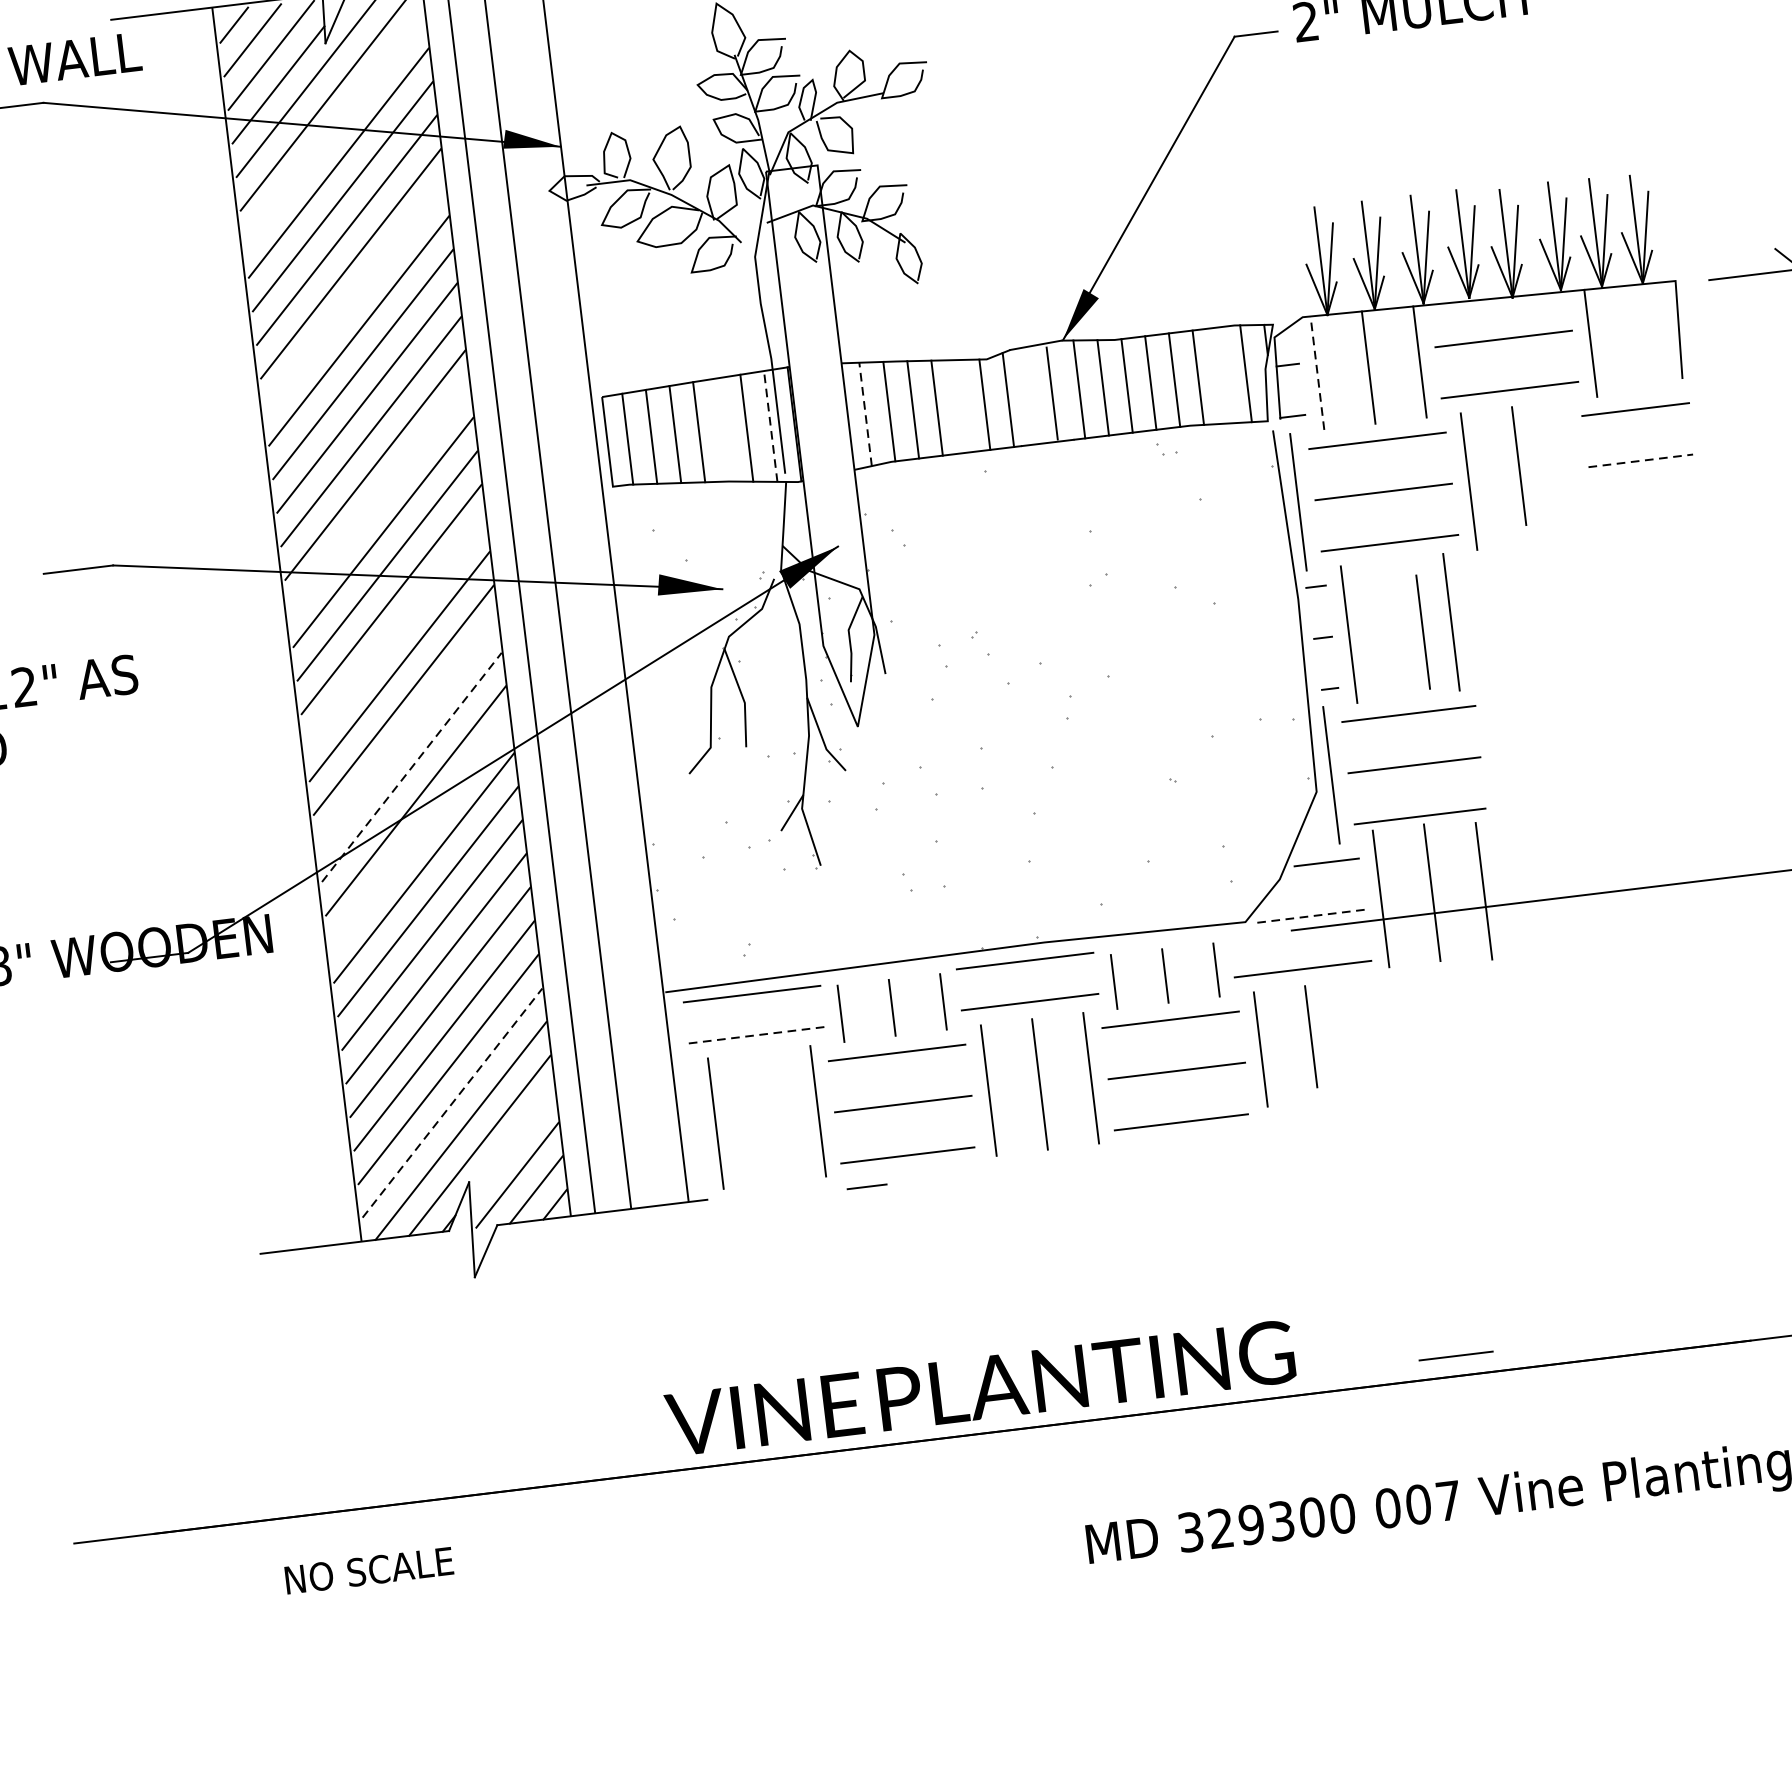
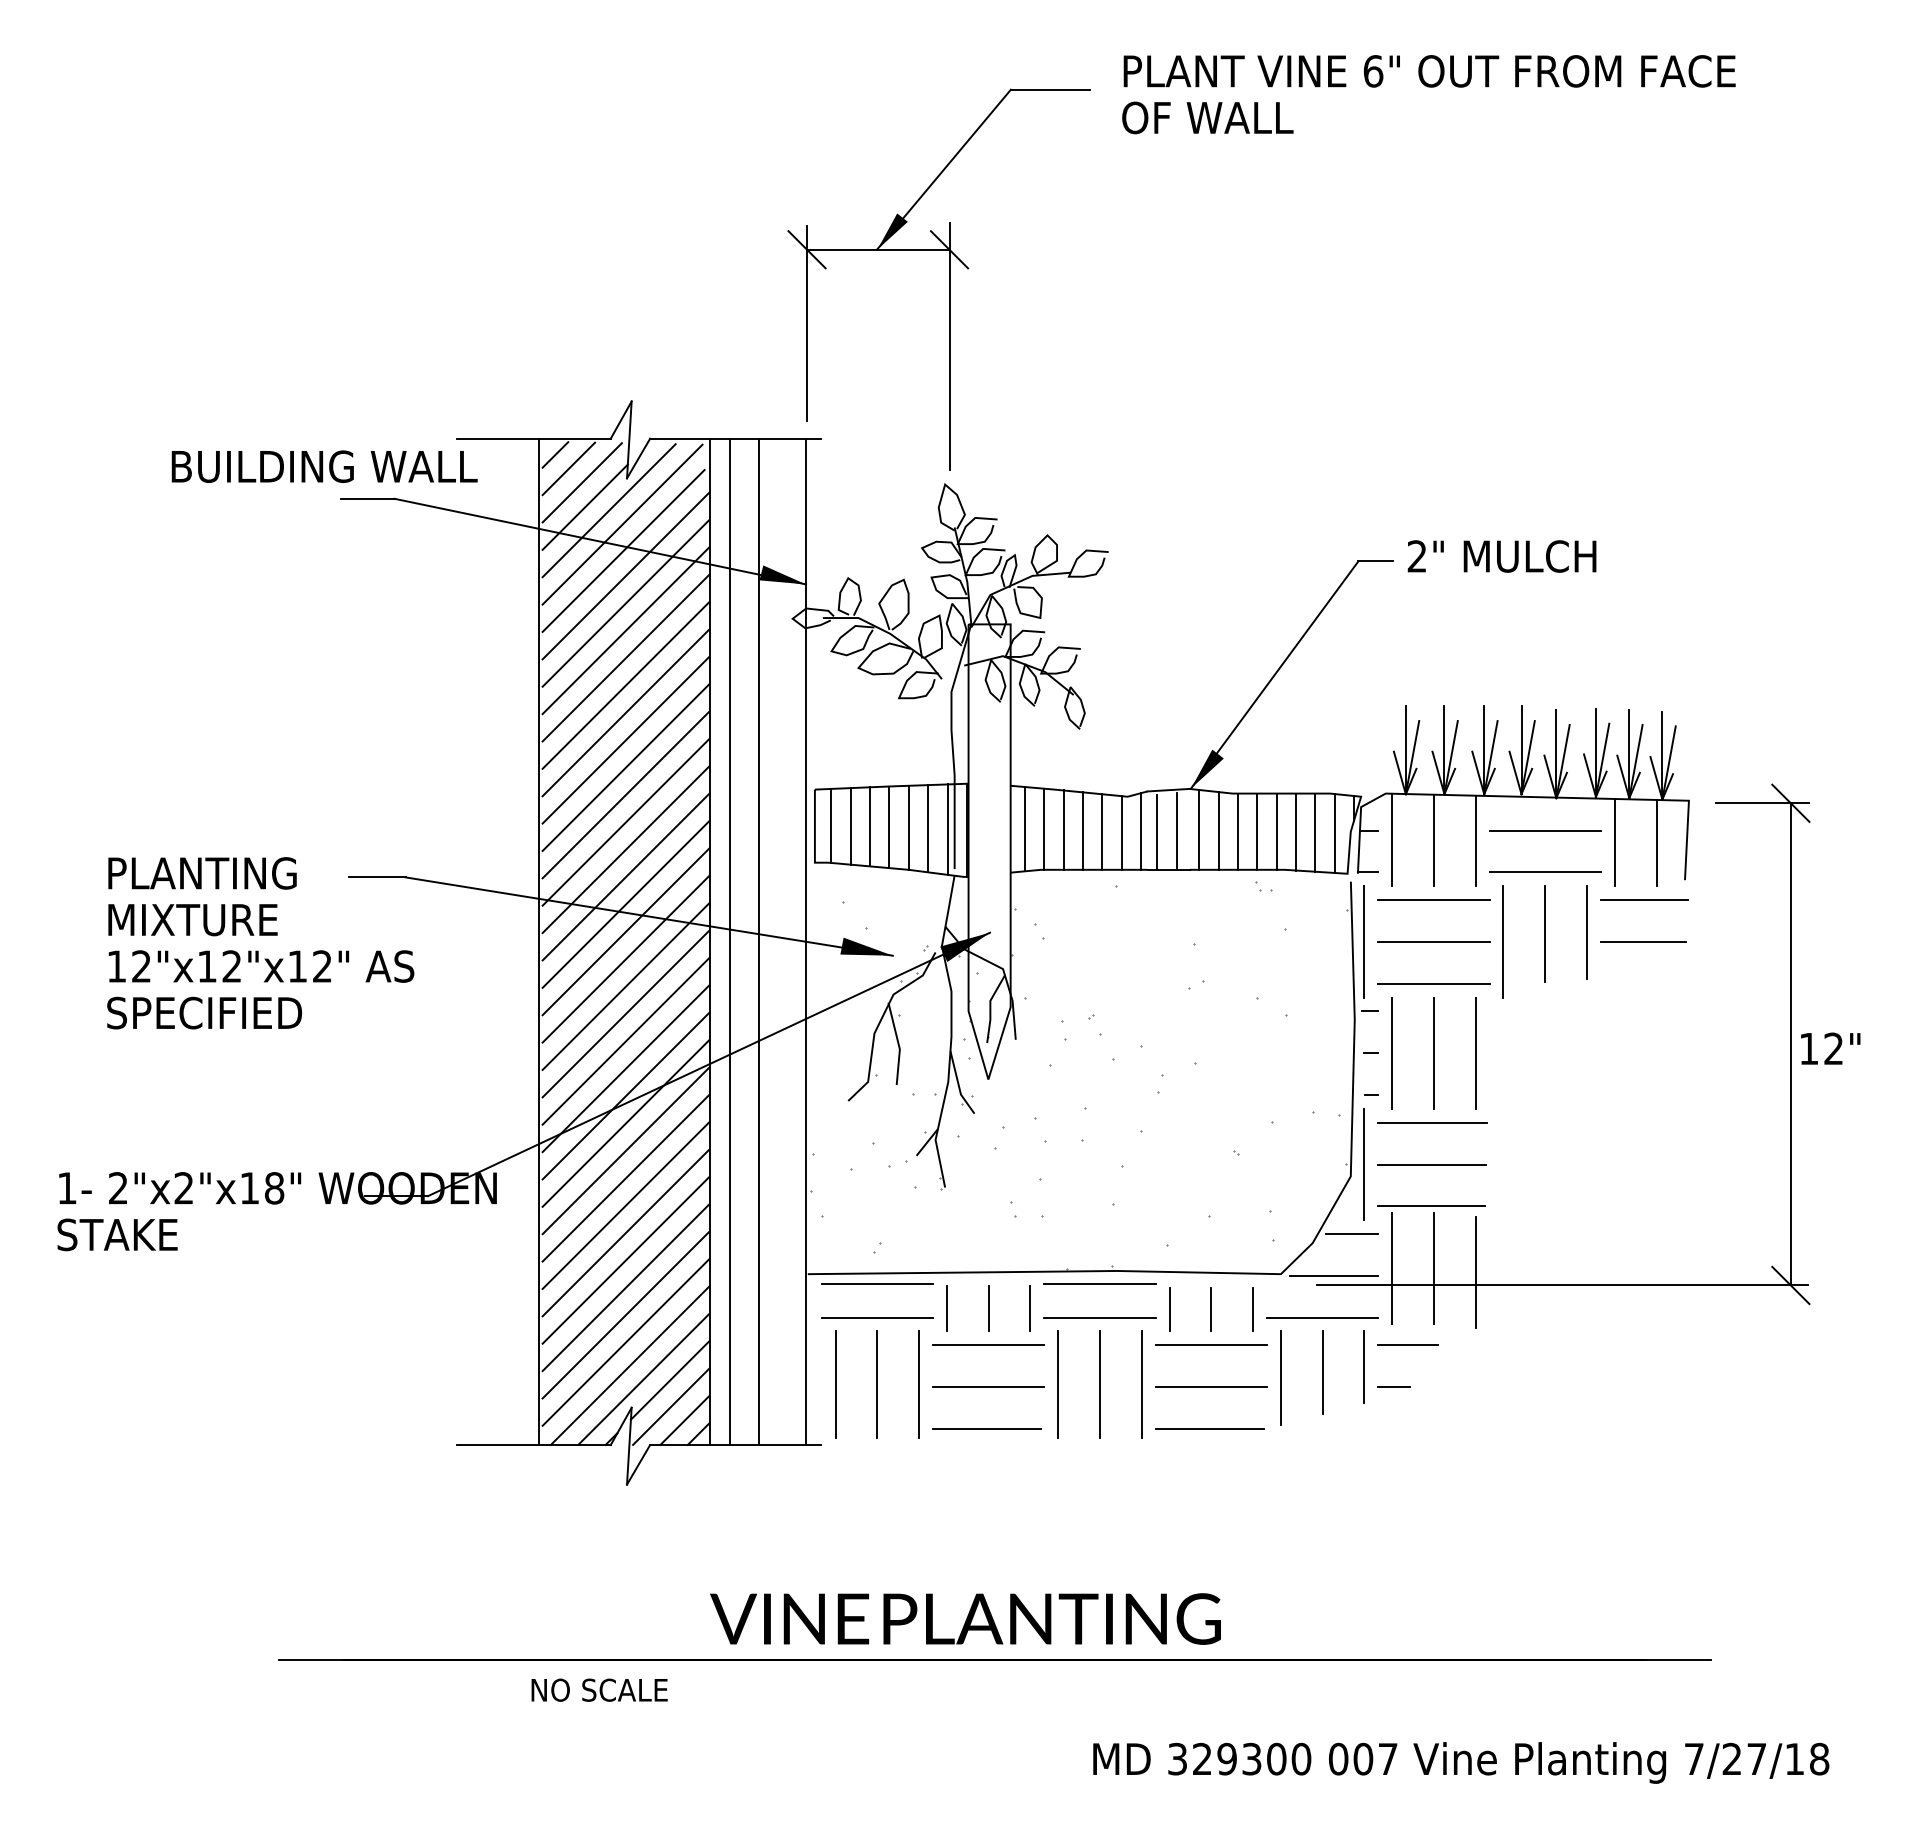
line: (331, 132) -> (623, 550), added
line: (354, 297) -> (625, 685), added
line: (1641, 337) -> (1656, 842), added
line: (1317, 372) -> (1392, 839), dashed -> solid
line: (1222, 375) -> (1315, 832), added
line: (1028, 398) -> (1157, 832), added
line: (960, 405) -> (1102, 831), added
line: (864, 413) -> (1024, 828), dashed -> solid
line: (770, 426) -> (947, 829), dashed -> solid
line: (722, 429) -> (908, 827), added
line: (1640, 460) -> (1643, 941), dashed -> solid
line: (378, 498) -> (625, 849), added
line: (1399, 627) -> (1433, 1052), added
line: (394, 632) -> (625, 958), added
line: (1422, 632) -> (1586, 932), moved
line: (407, 734) -> (625, 1041), added
line: (411, 767) -> (625, 1068), dashed -> solid
line: (419, 834) -> (625, 1123), added
line: (1311, 915) -> (1334, 1275), dashed -> solid
line: (1361, 1024) -> (1364, 1367), added
line: (757, 1035) -> (877, 1317), dashed -> solid
line: (451, 1103) -> (625, 1342), dashed -> solid
line: (767, 1117) -> (877, 1384), added
line: (511, 1143) -> (669, 1380), added
line: (866, 1186) -> (1393, 1386), moved
line: (1455, 1355) -> (1407, 1344), moved
text: (980, 1387) -> (965, 1618), moved
text: (369, 1569) -> (599, 1689), moved

